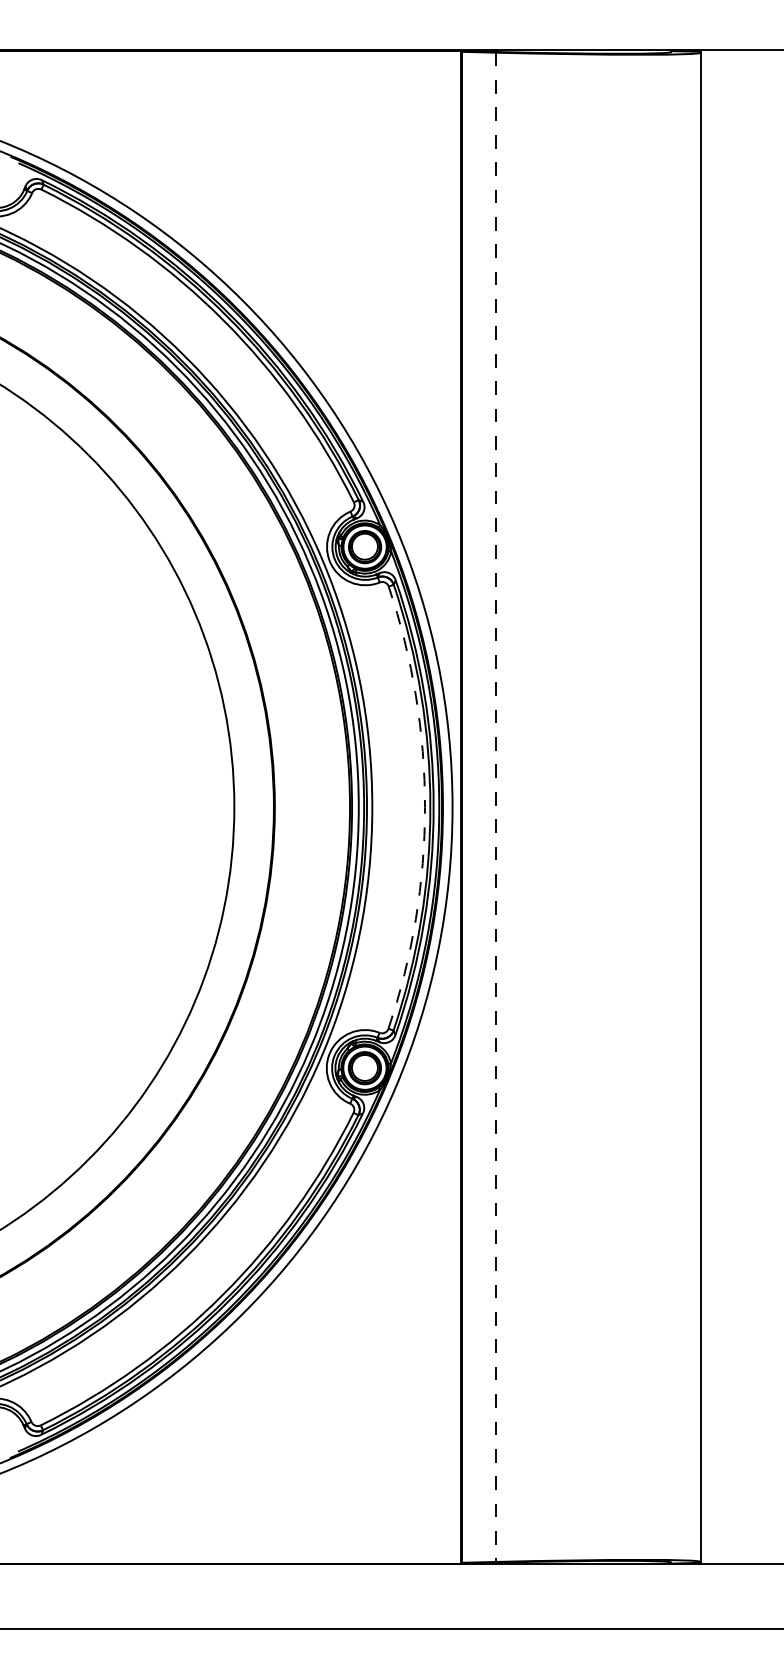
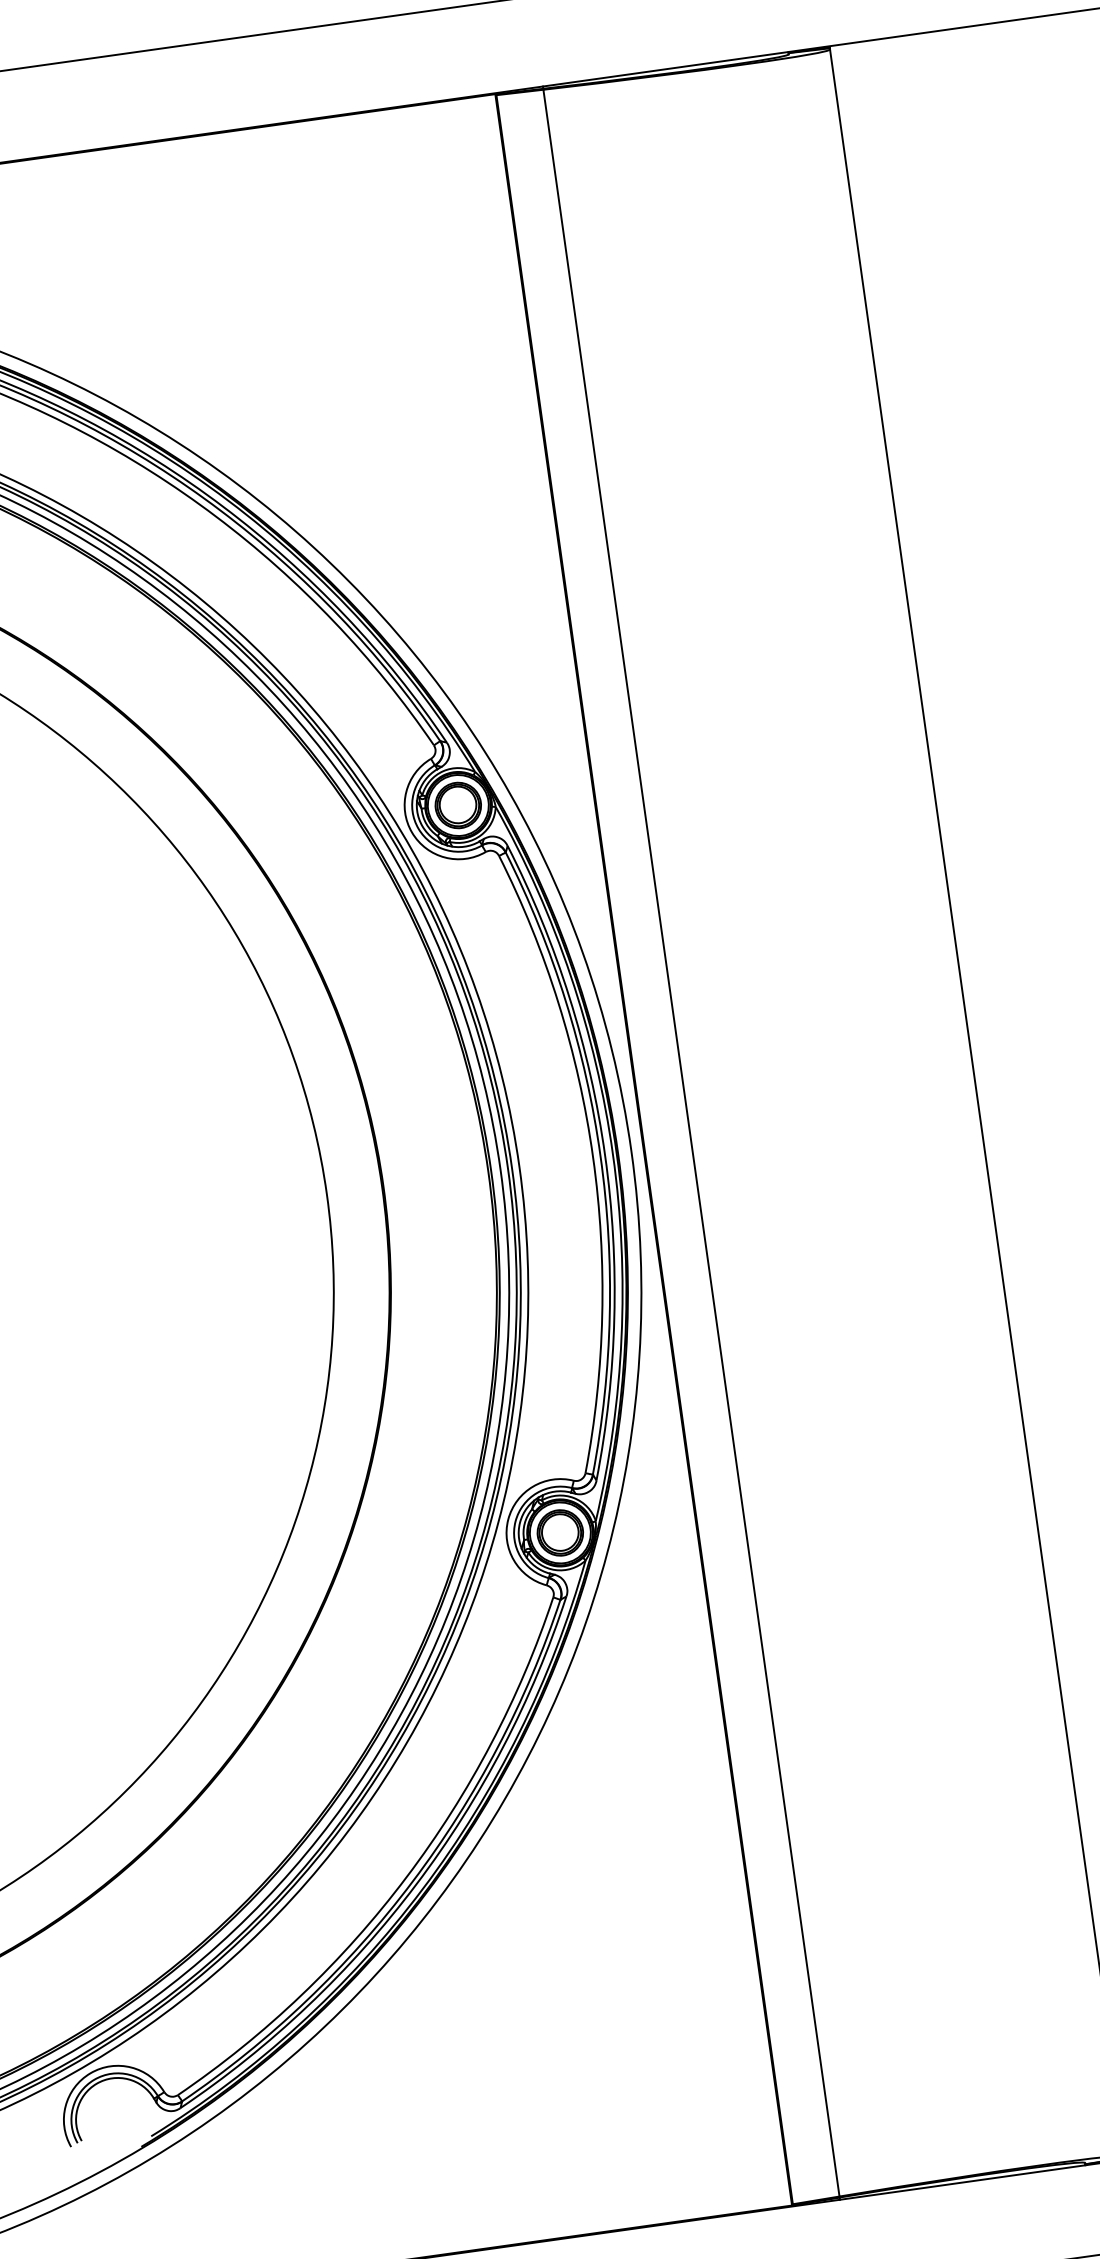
arc: (425, 807) -> (593, 1157), dashed -> solid
line: (495, 807) -> (691, 1143), dashed -> solid

